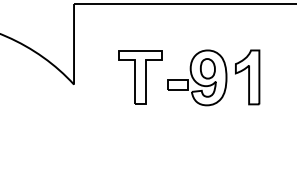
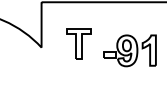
part: (212, 77) -> (129, 50), moved

